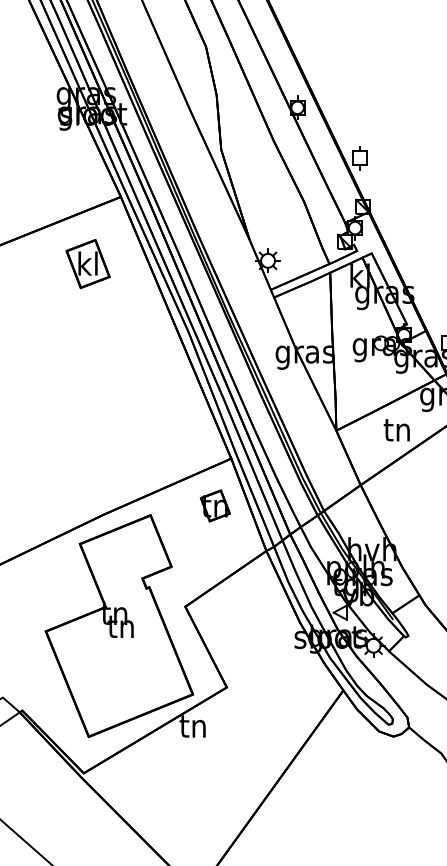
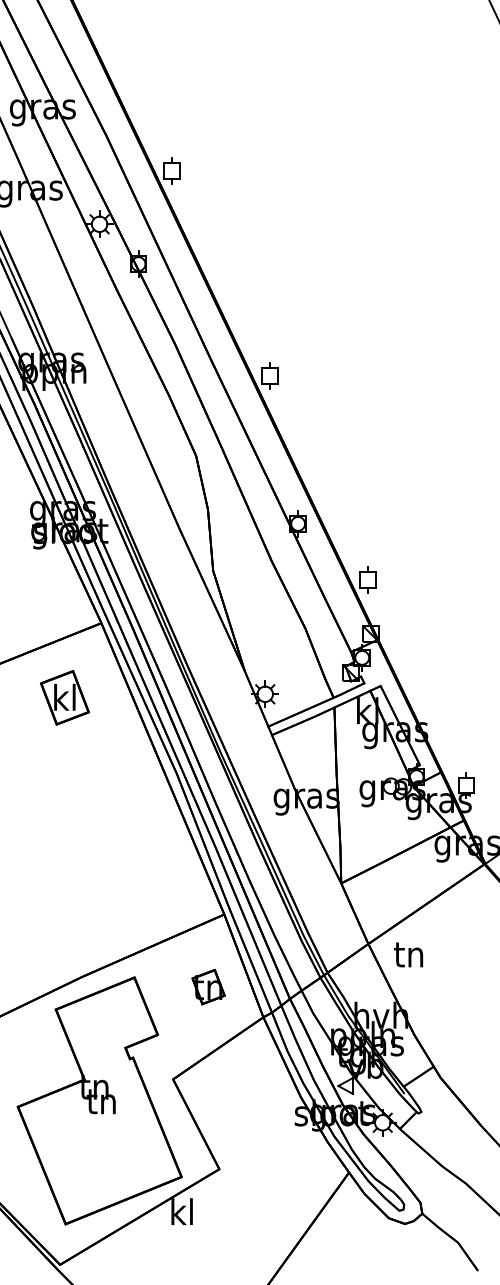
text: (396, 429) -> (408, 954), moved
part: (215, 505) -> (208, 986), moved
text: (191, 725) -> (180, 1211), tn -> kl

